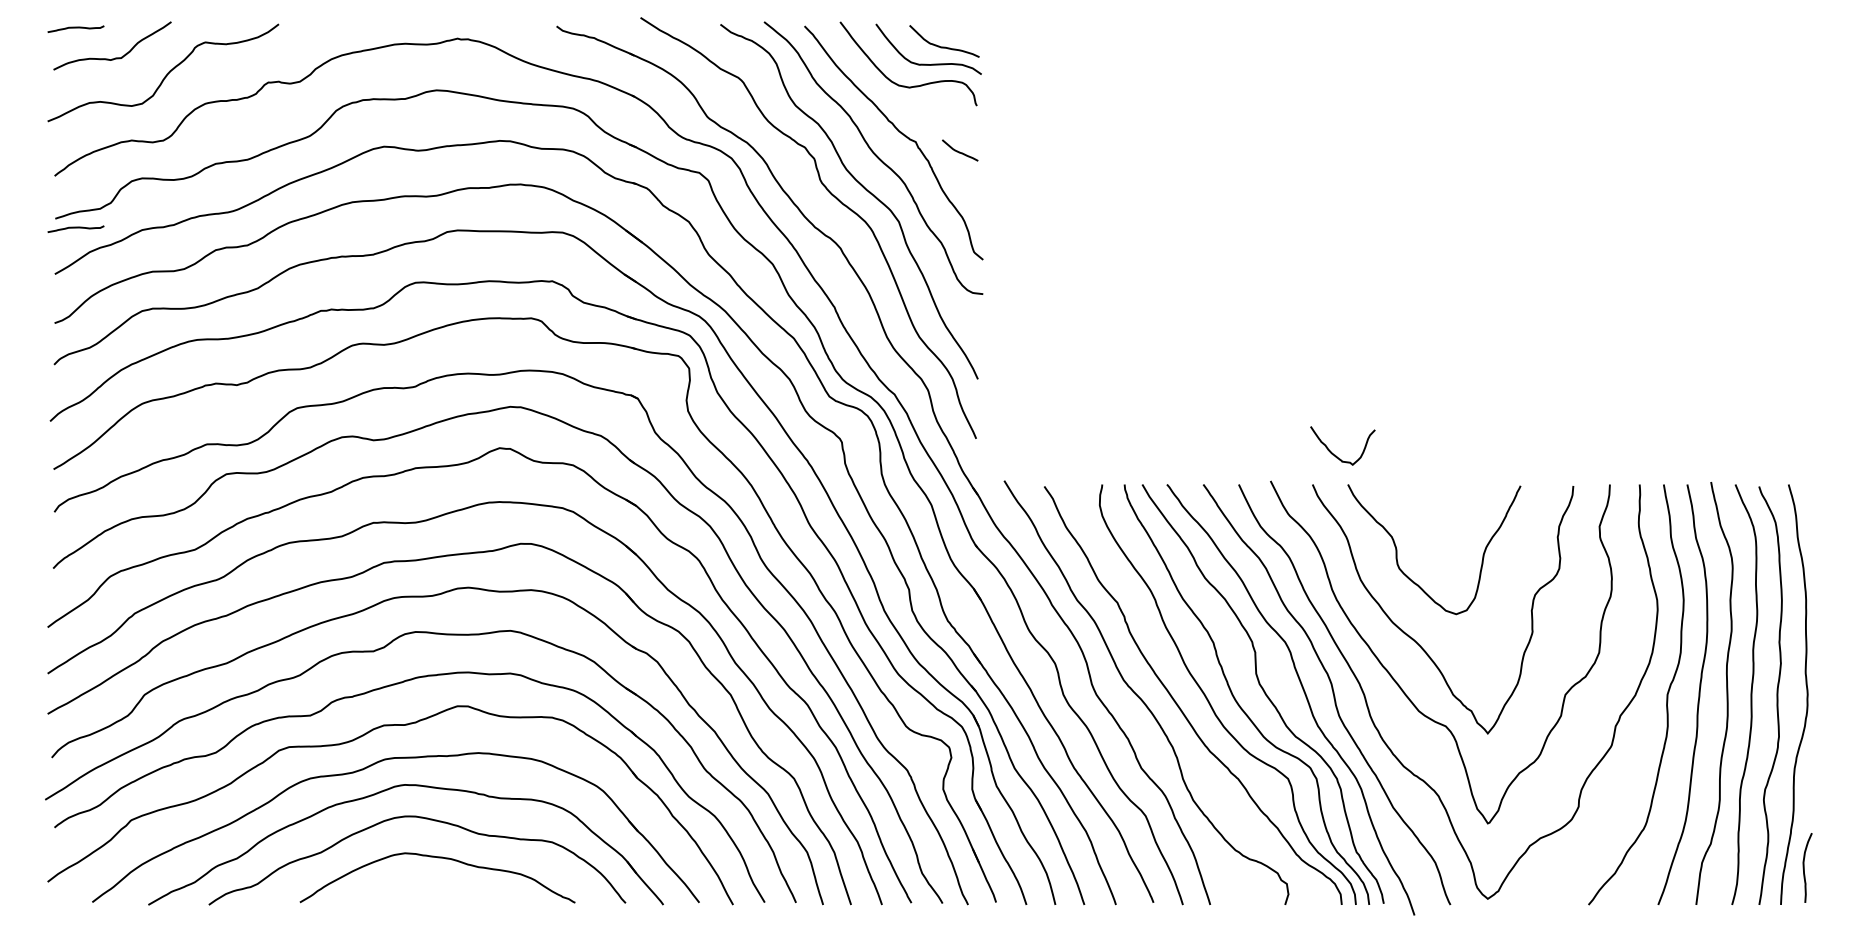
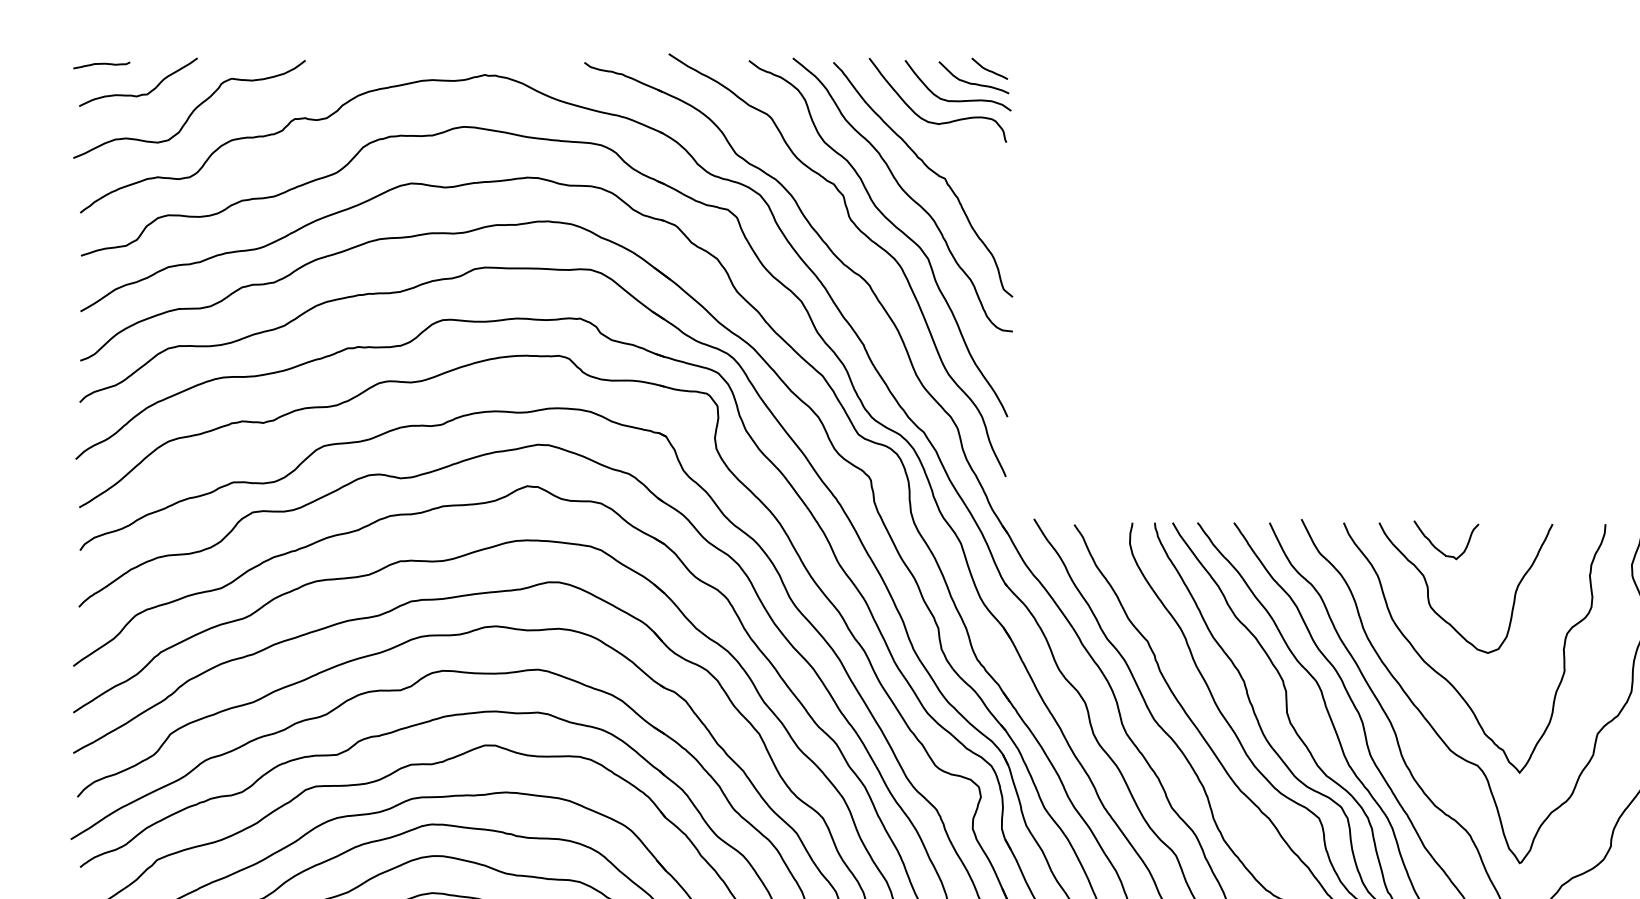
curve: (960, 151) -> (990, 69), moved
curve: (75, 228) -> (101, 265), removed
curve: (1335, 454) -> (1438, 548), moved

